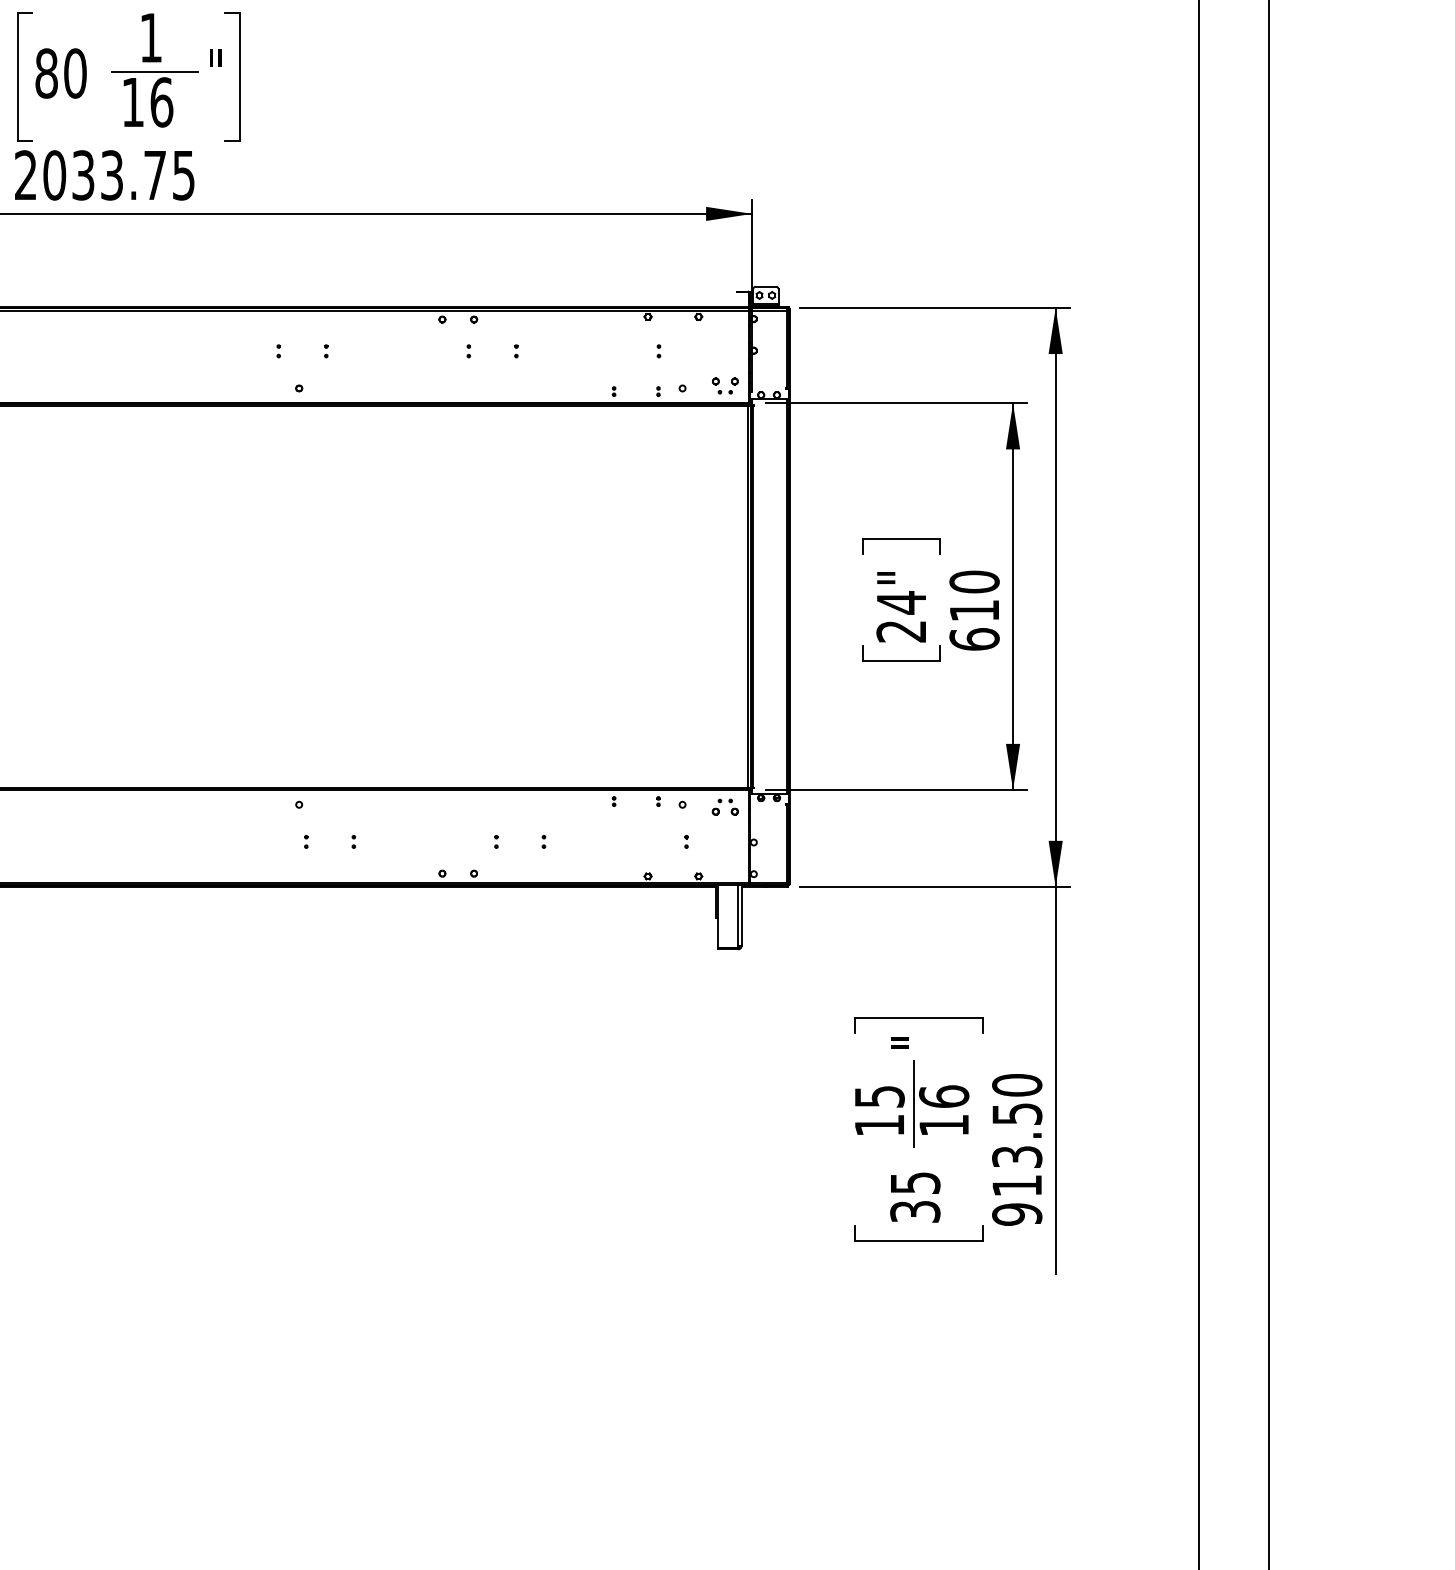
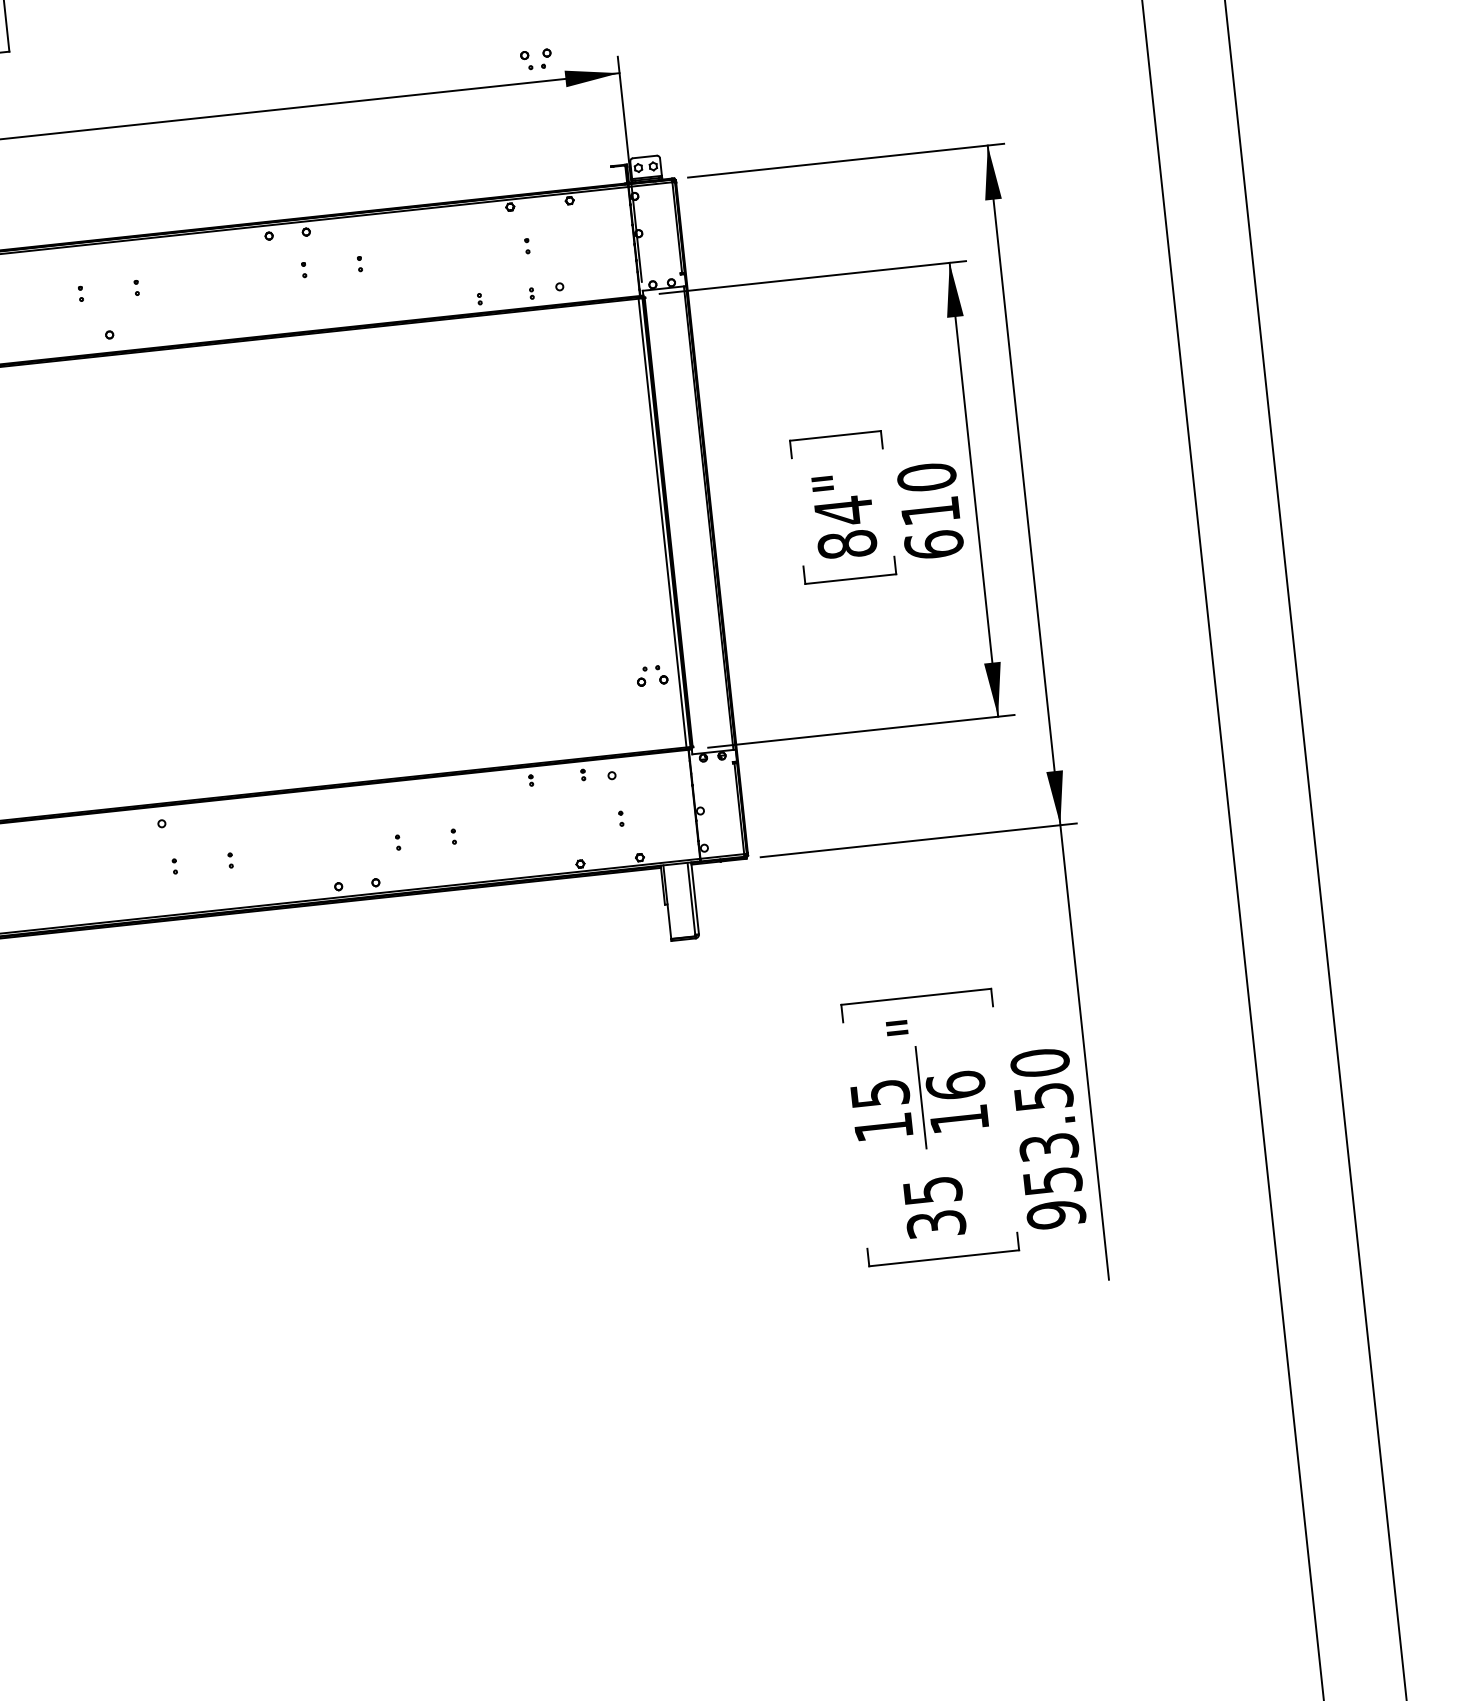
part: (719, 383) -> (529, 57), moved
text: (901, 631) -> (847, 544), 24" -> 84"
part: (724, 806) -> (651, 674), moved
text: (1017, 1185) -> (1053, 1180), 913.50 -> 953.50

